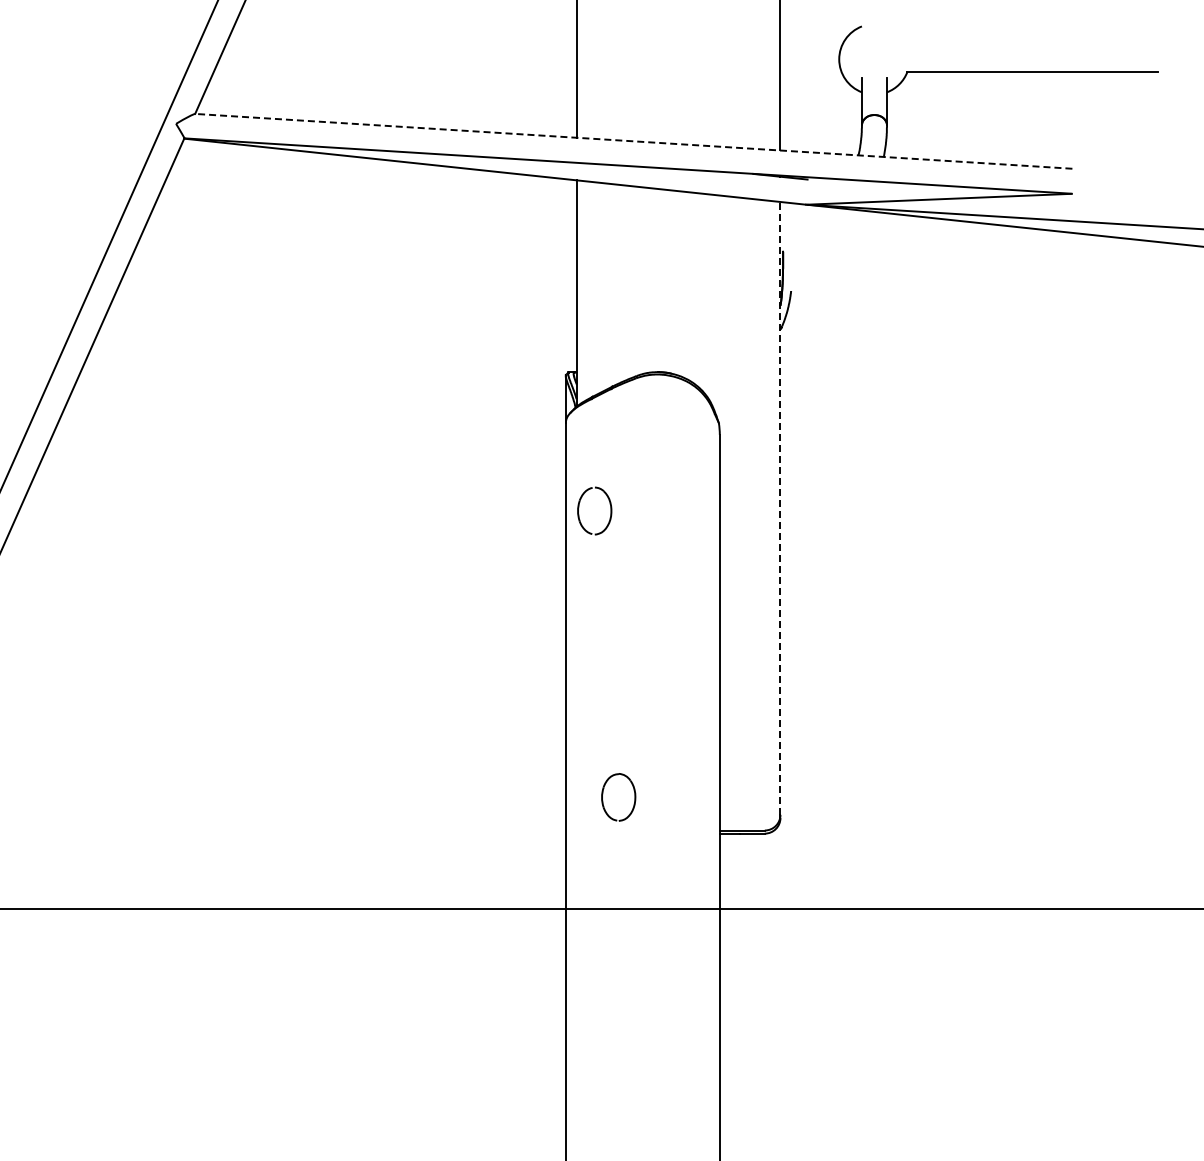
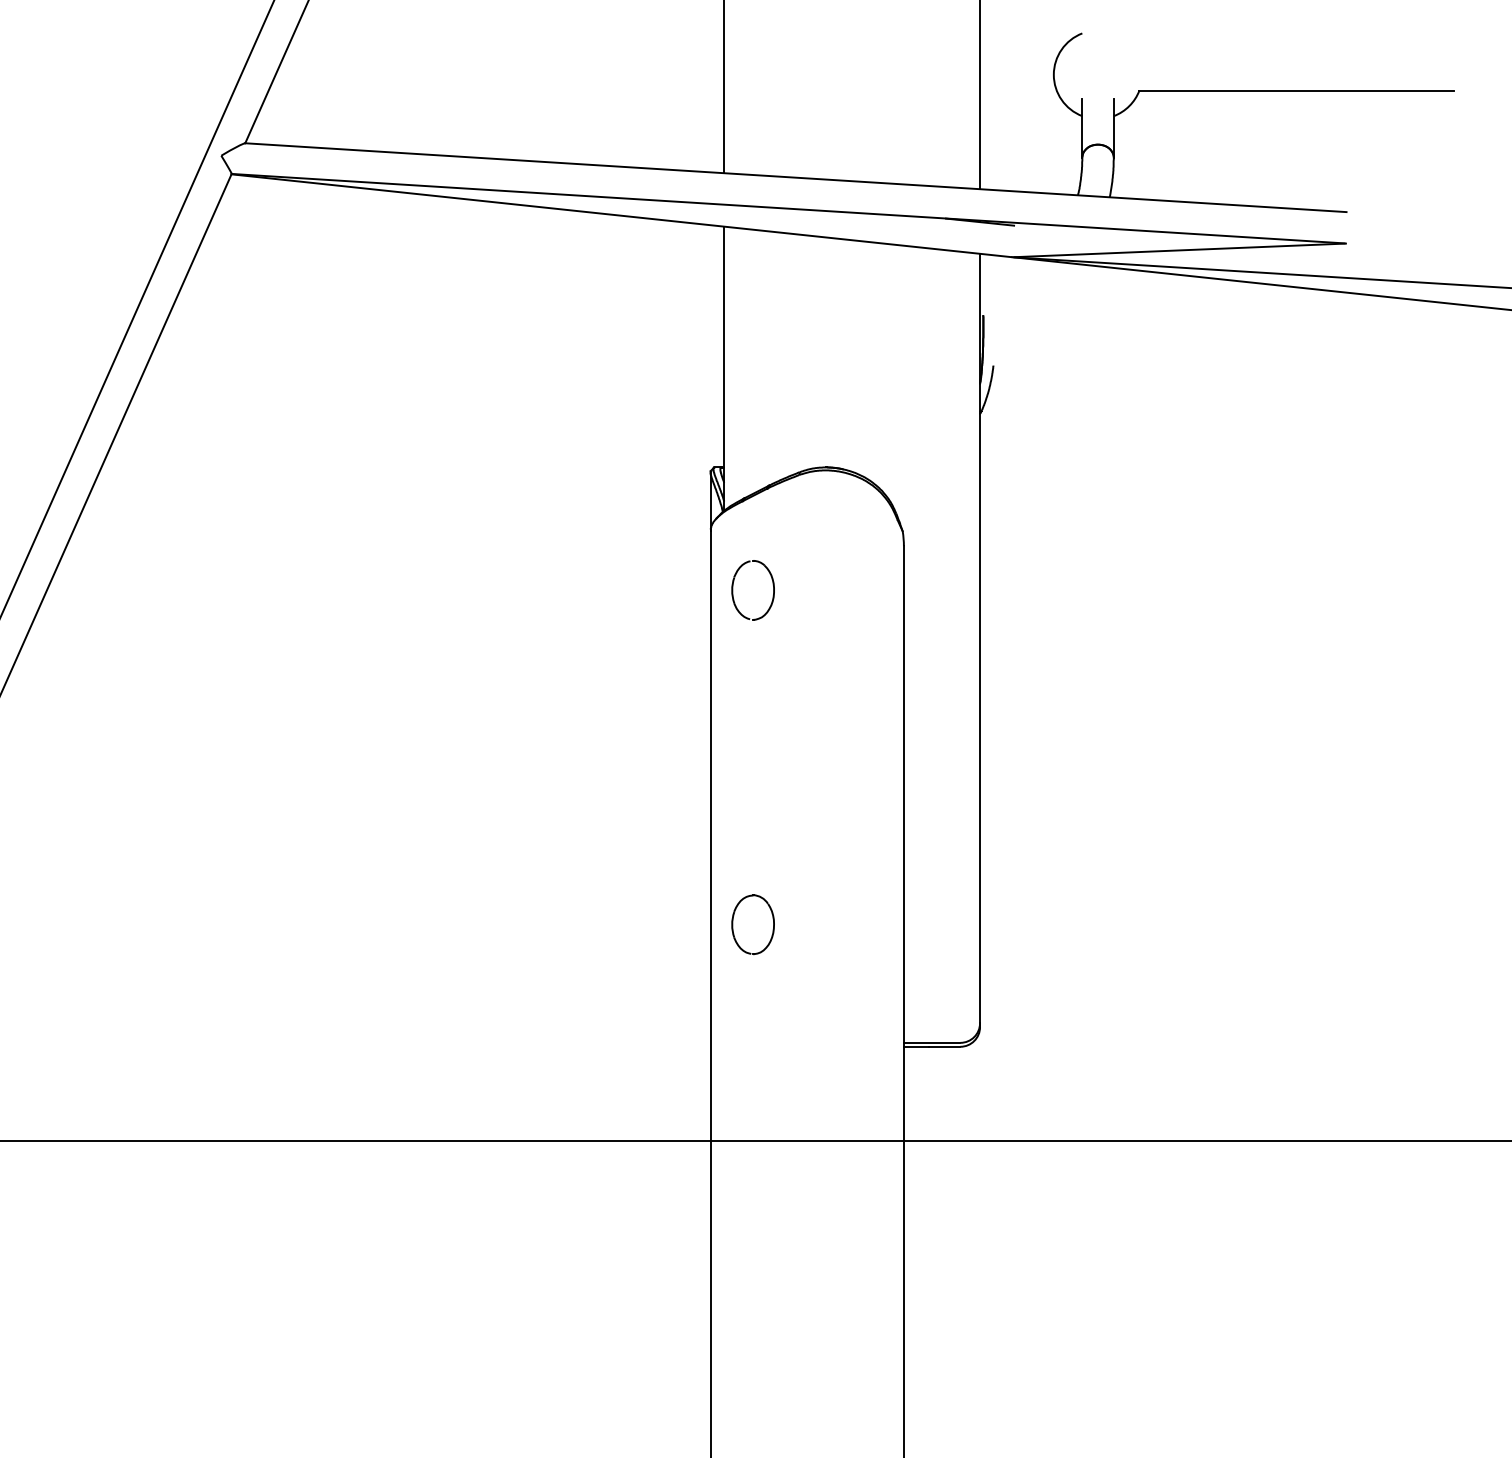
line: (633, 141) -> (795, 177), dashed -> solid
part: (579, 507) -> (734, 585), moved
line: (780, 507) -> (980, 637), dashed -> solid
part: (618, 797) -> (752, 924), moved

